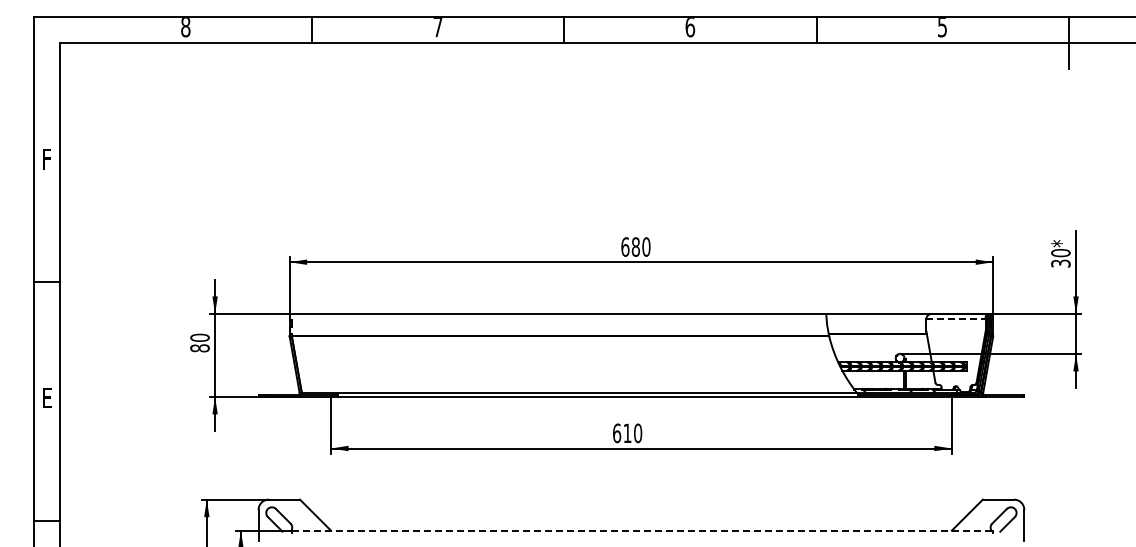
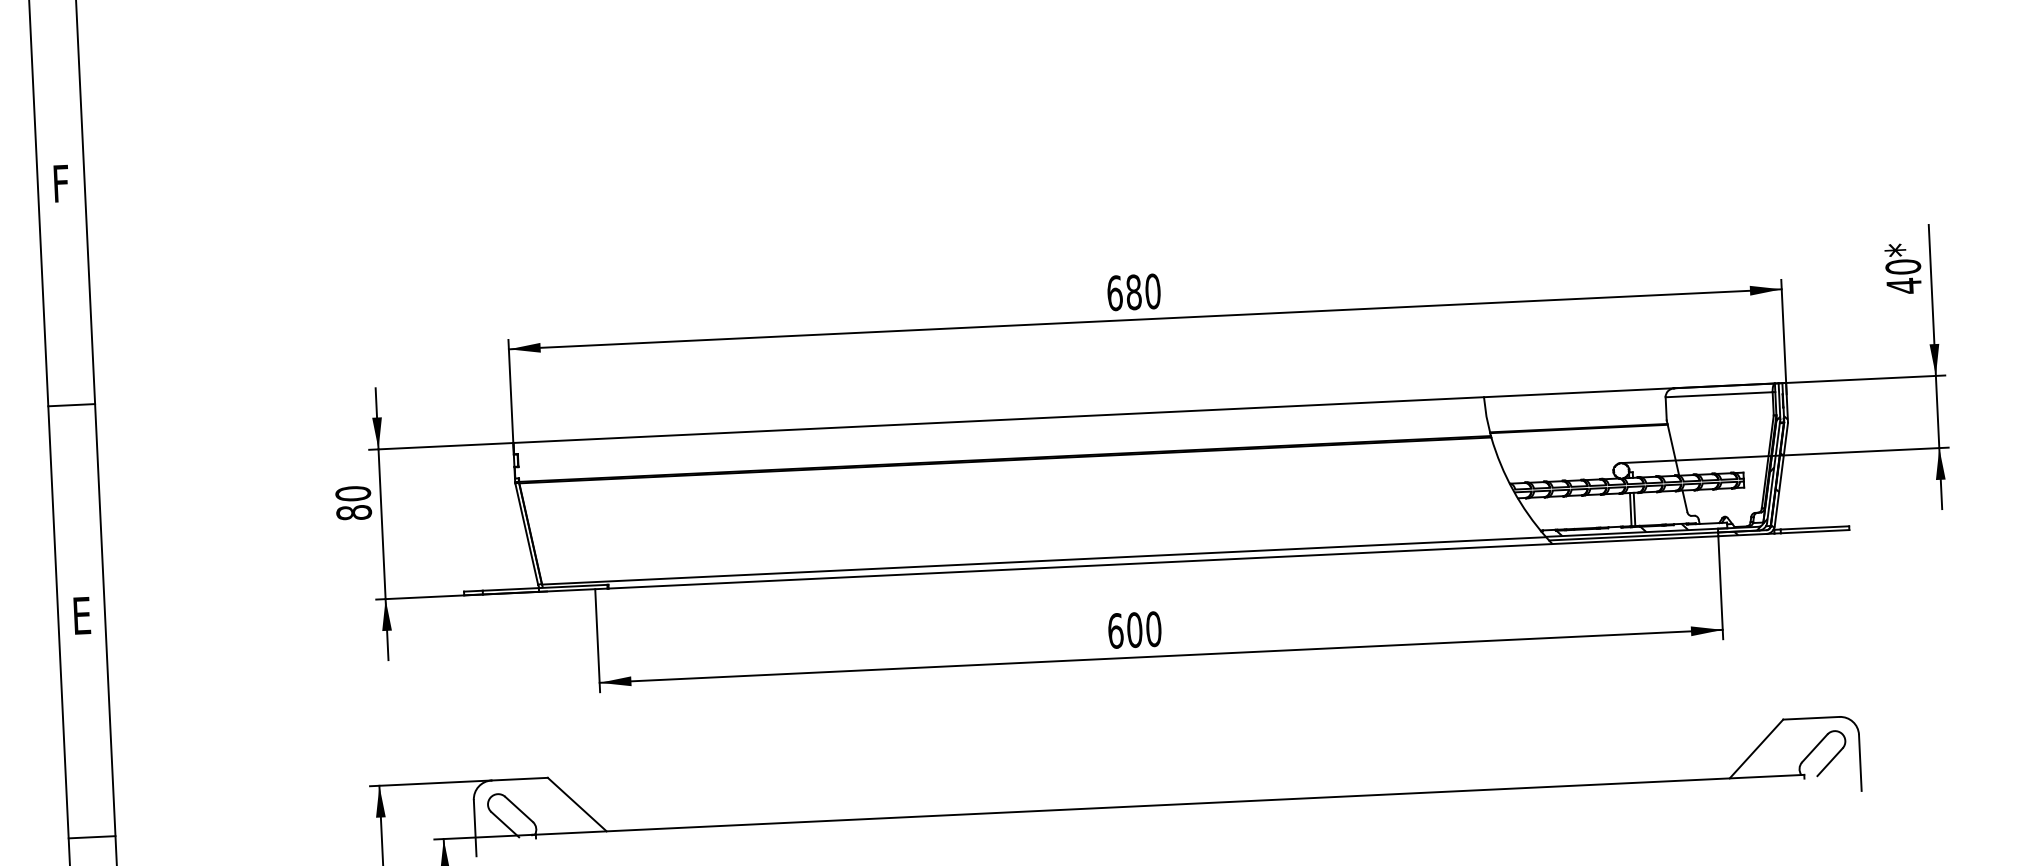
text: (1060, 263) -> (1903, 285), 30* -> 40*
line: (956, 318) -> (1720, 394), dashed -> solid
text: (627, 433) -> (1134, 630), 610 -> 600
line: (642, 530) -> (1170, 804), dashed -> solid

